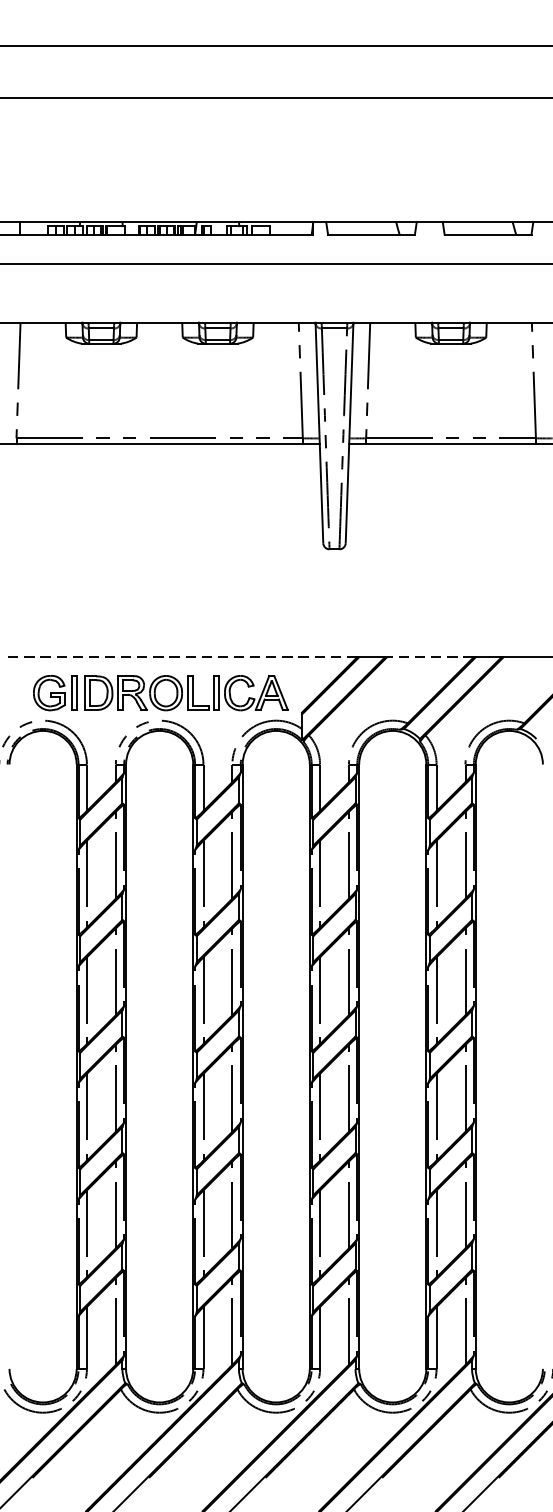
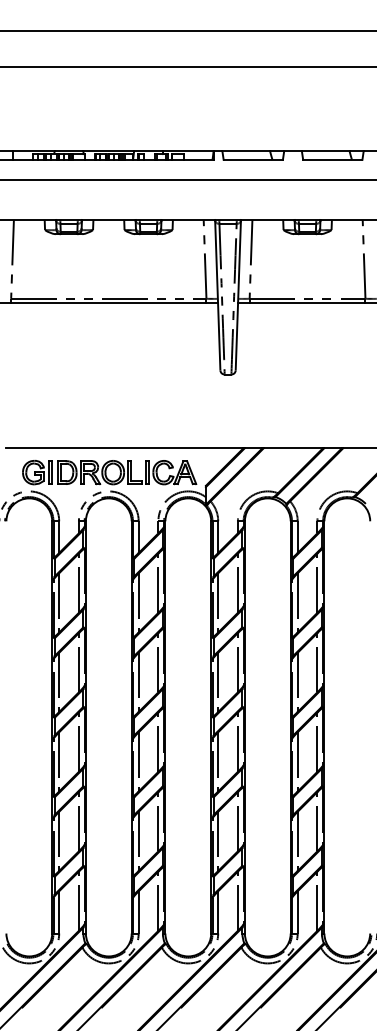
line: (182, 657) -> (124, 448), dashed -> solid
line: (430, 657) -> (293, 448), dashed -> solid

